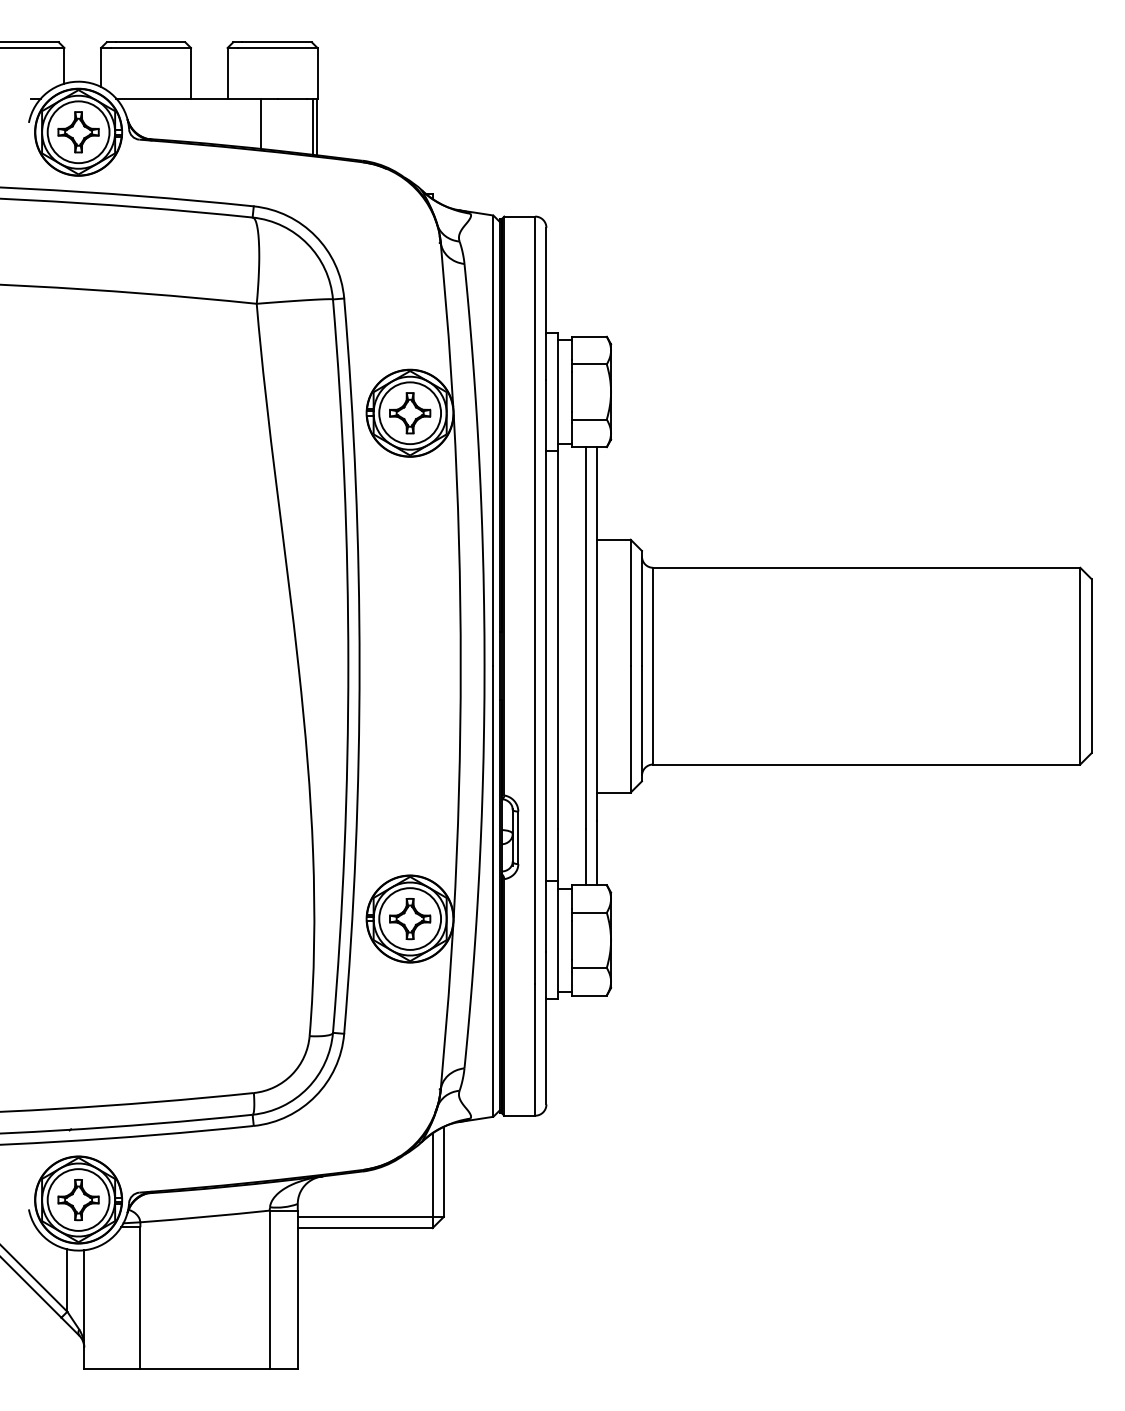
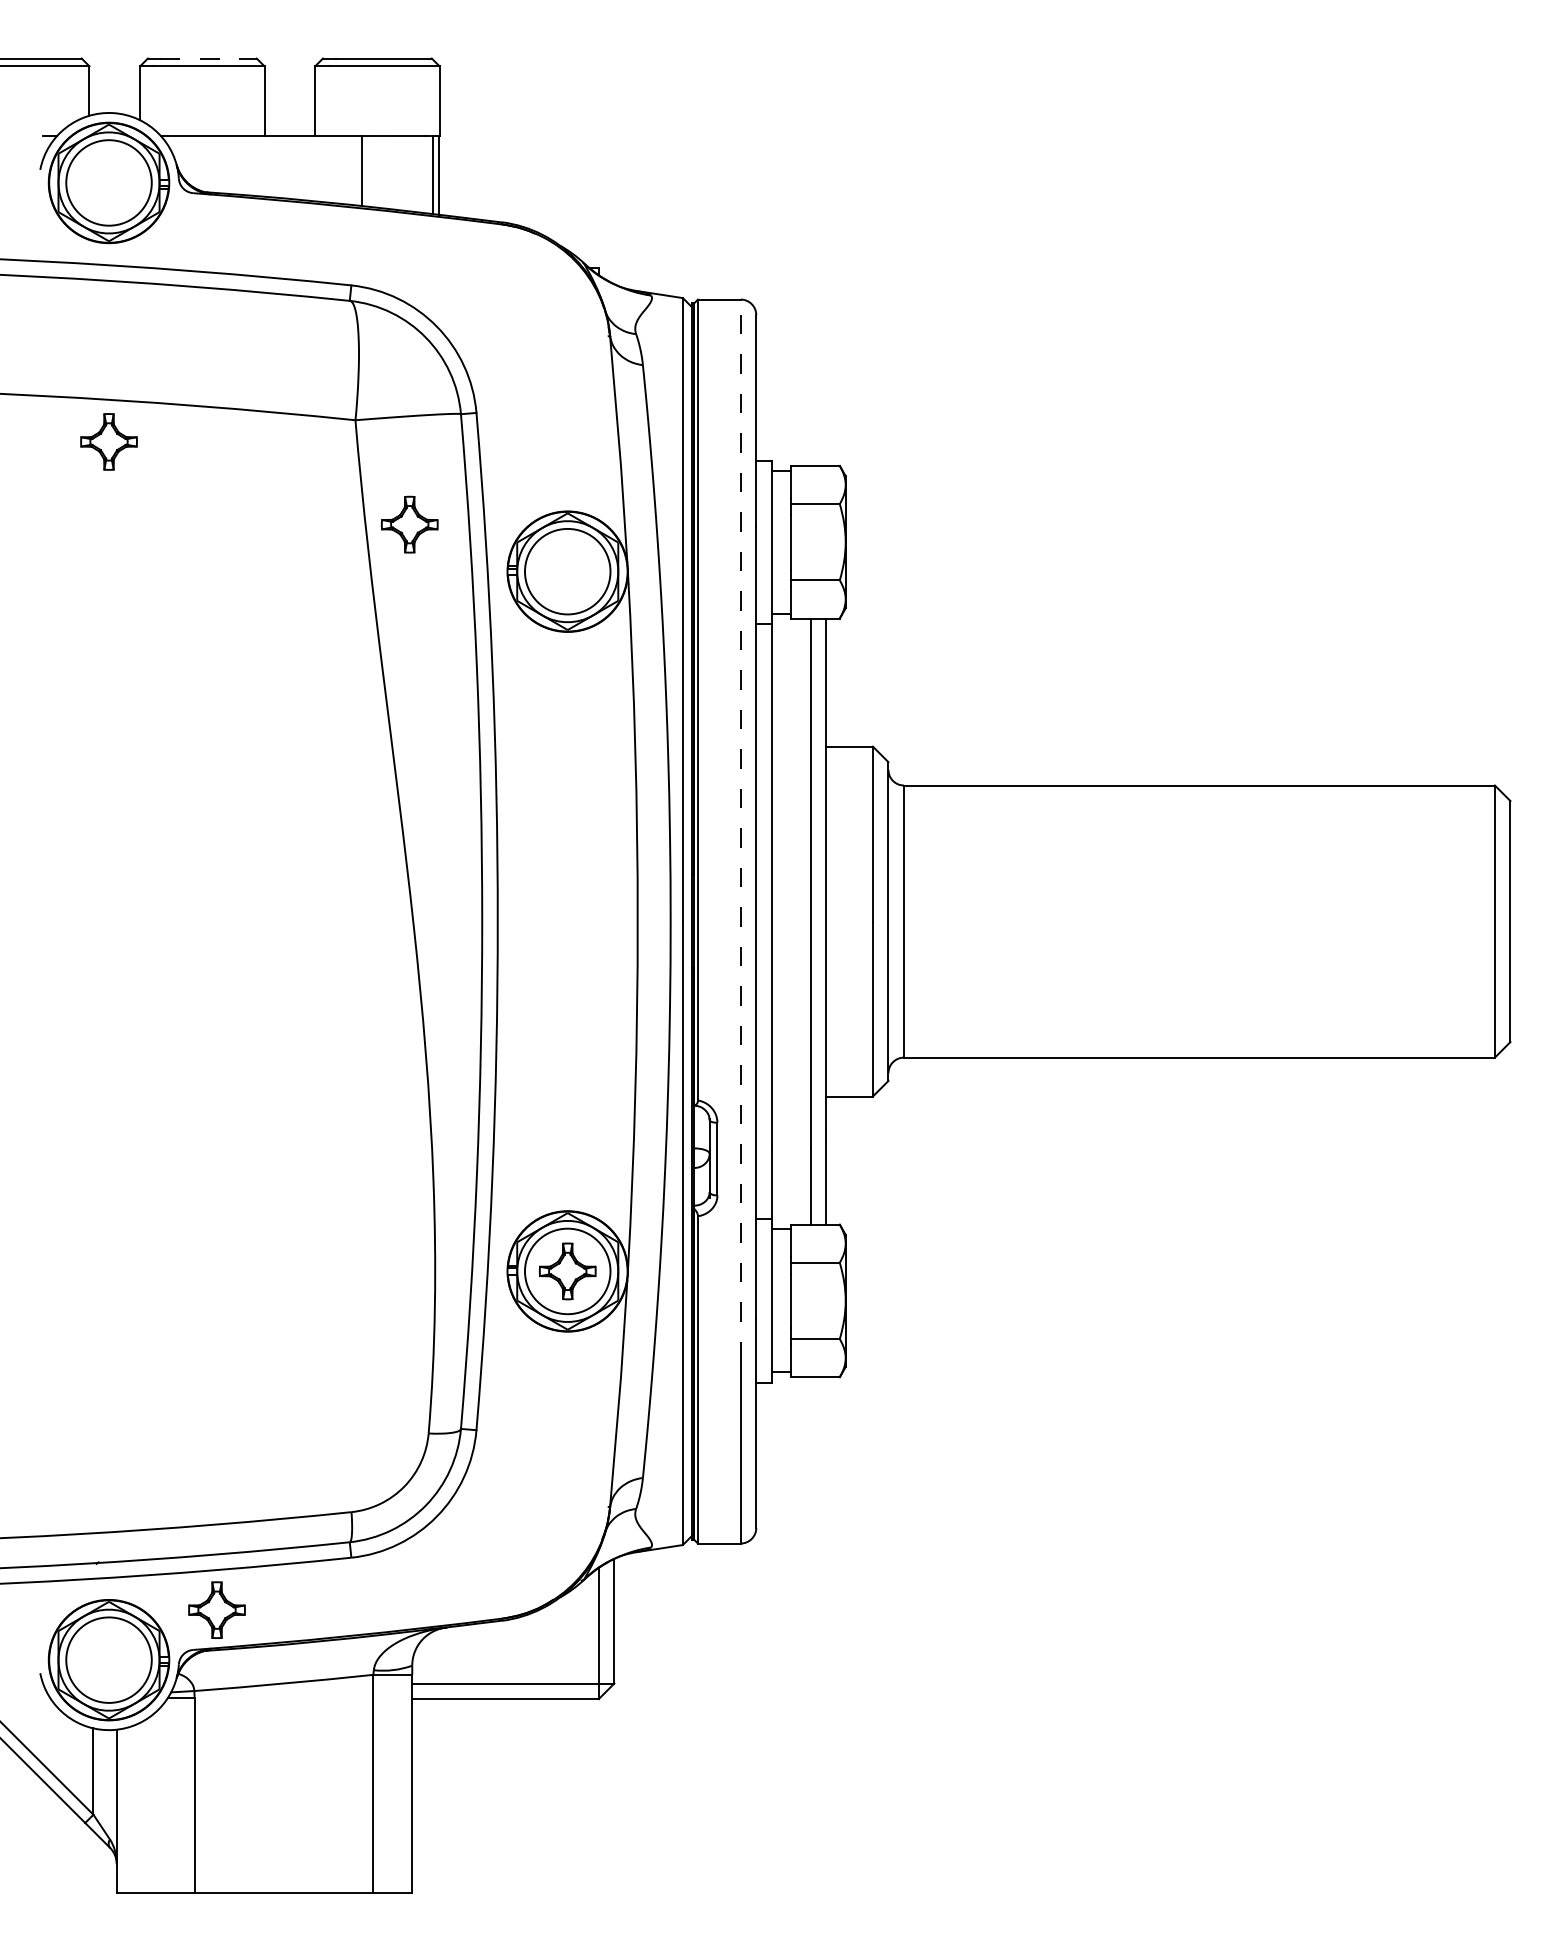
line: (151, 42) -> (209, 58), solid -> dashed
part: (78, 131) -> (108, 441), moved
part: (409, 413) -> (409, 524), moved
line: (535, 600) -> (740, 830), solid -> dashed
part: (78, 1199) -> (216, 1609), moved

